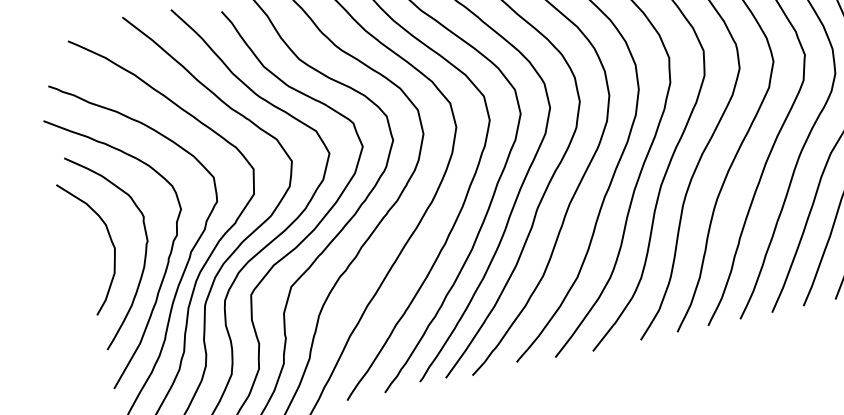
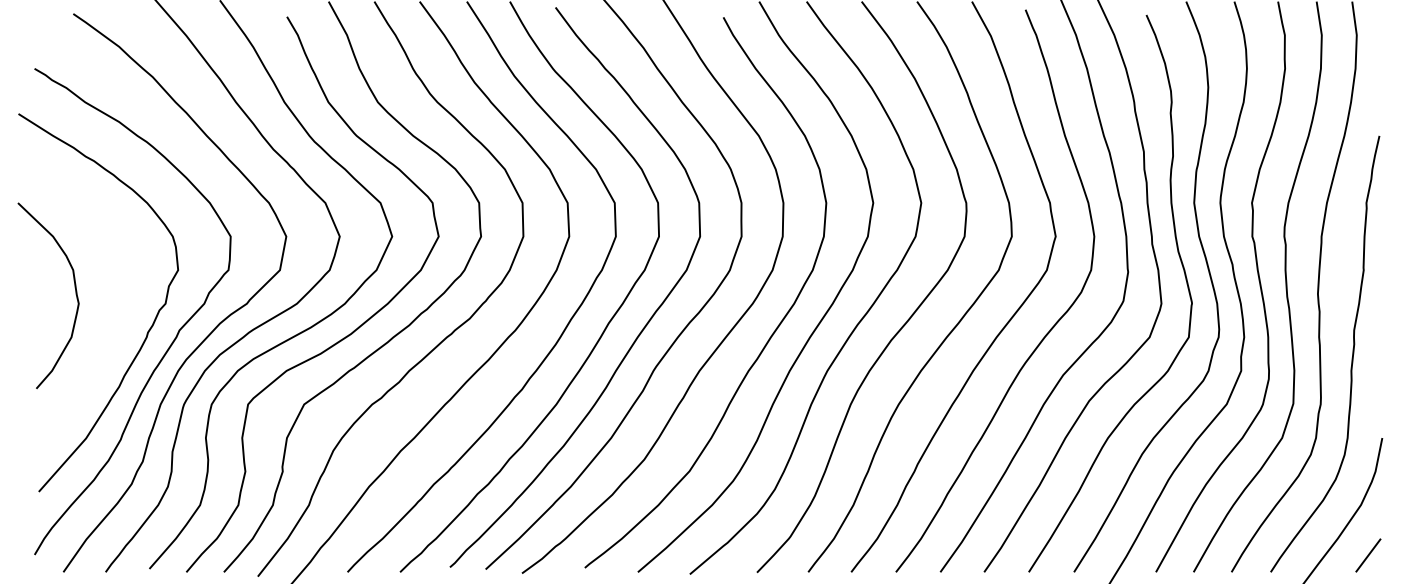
curve: (145, 251) -> (118, 316), removed

